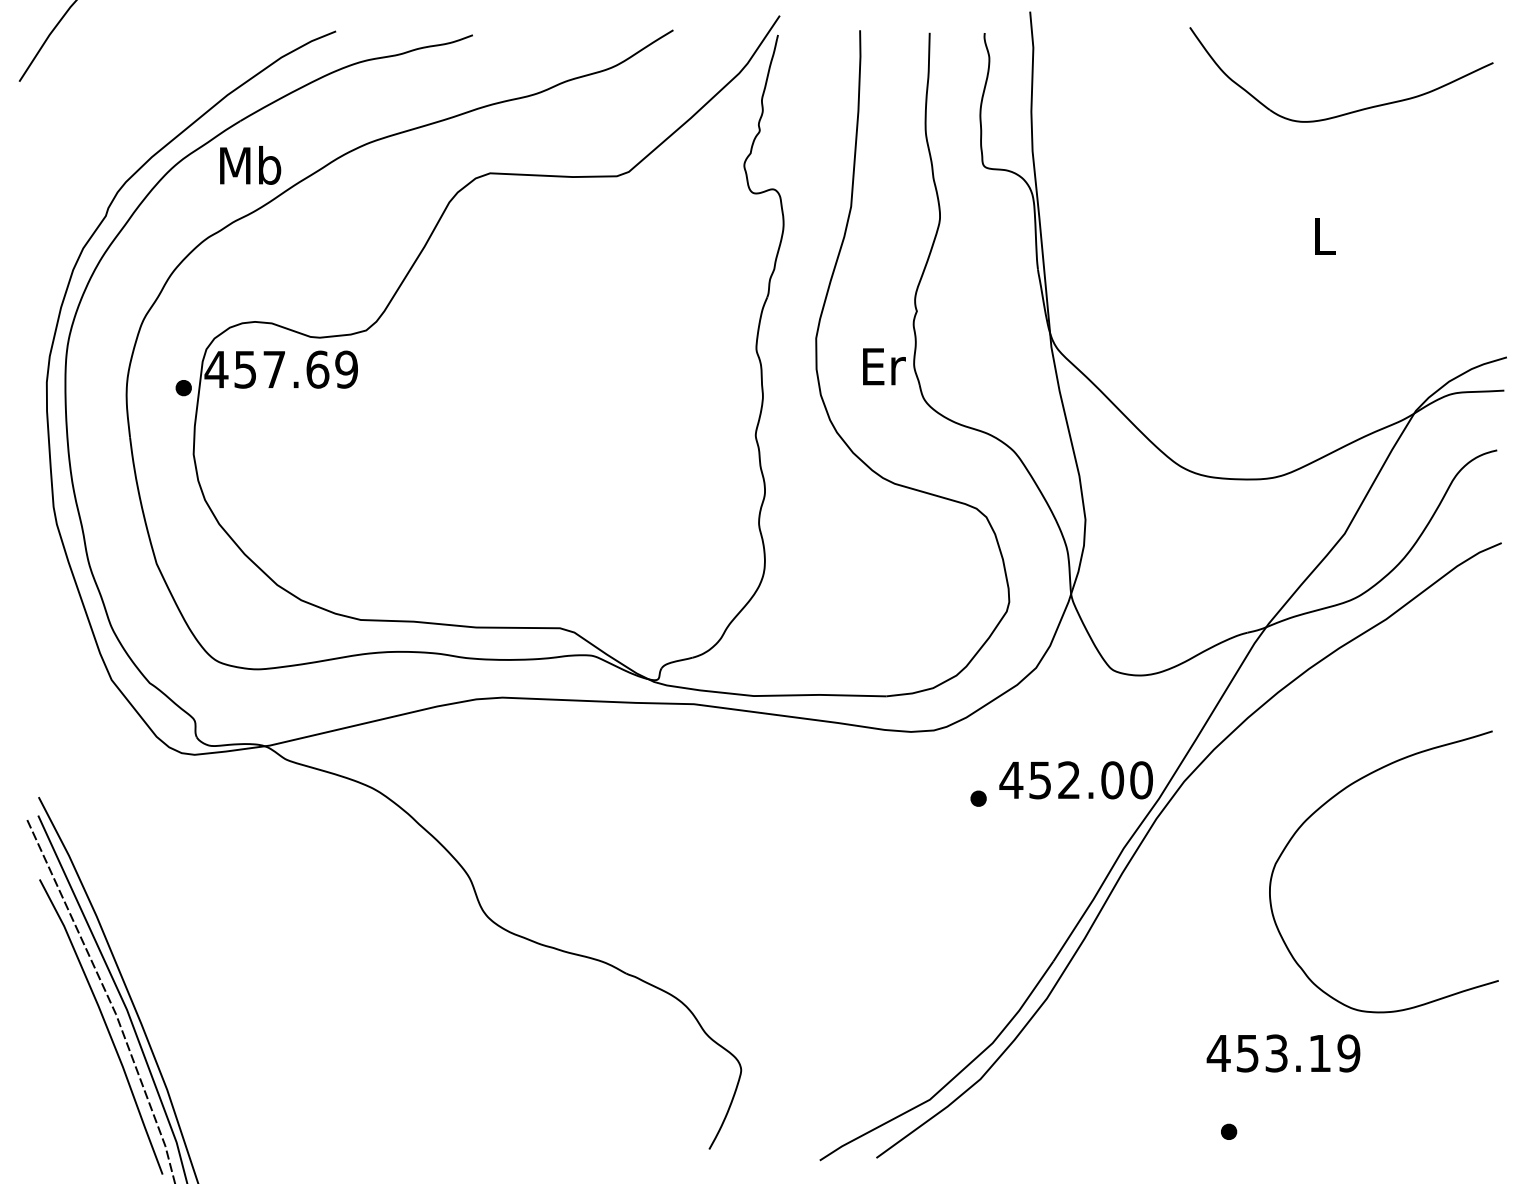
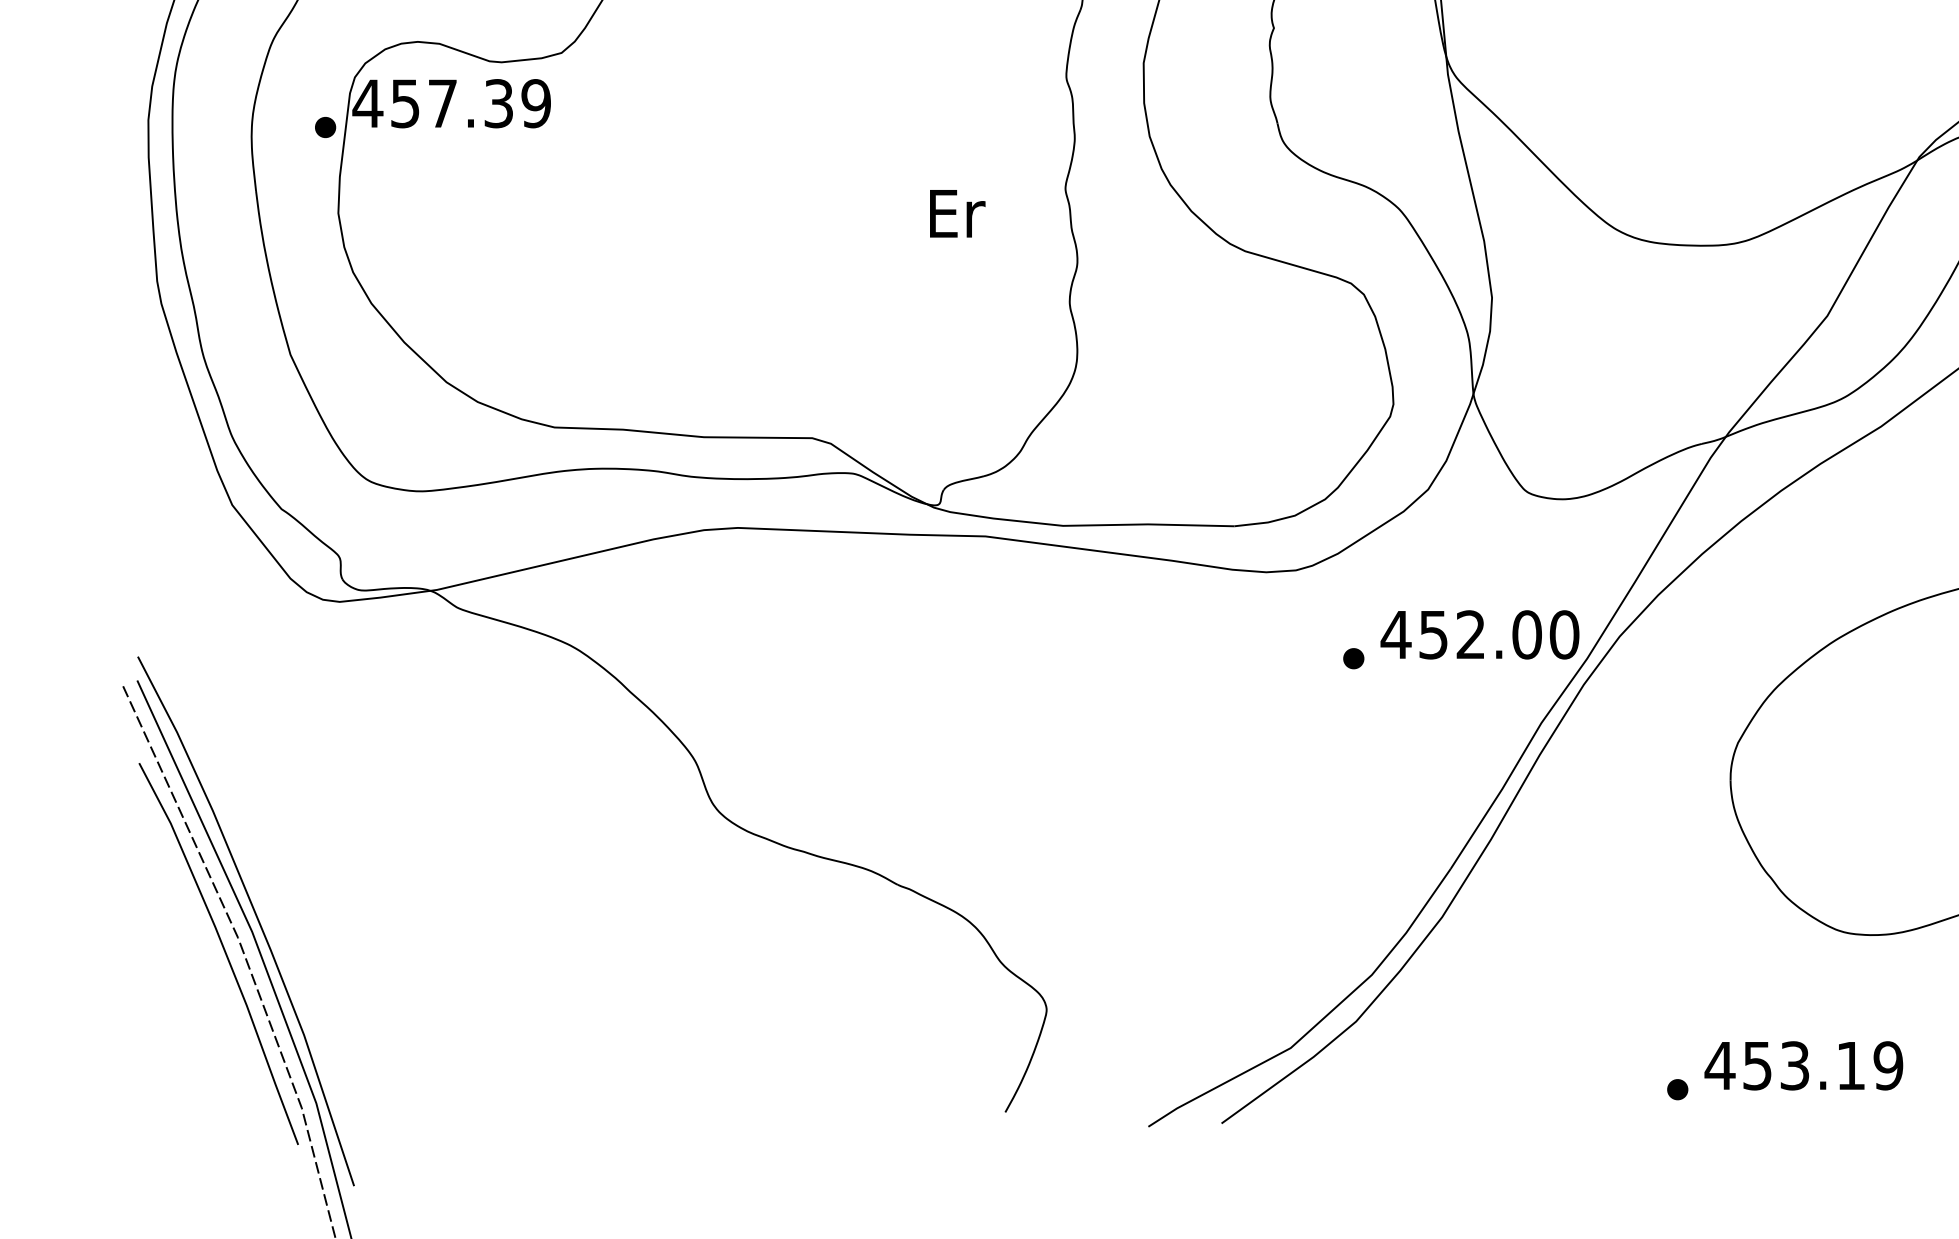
text: (884, 366) -> (957, 213), moved
text: (317, 369) -> (498, 103), 457.69 -> 457.39
text: (1283, 1053) -> (1803, 1065), moved

